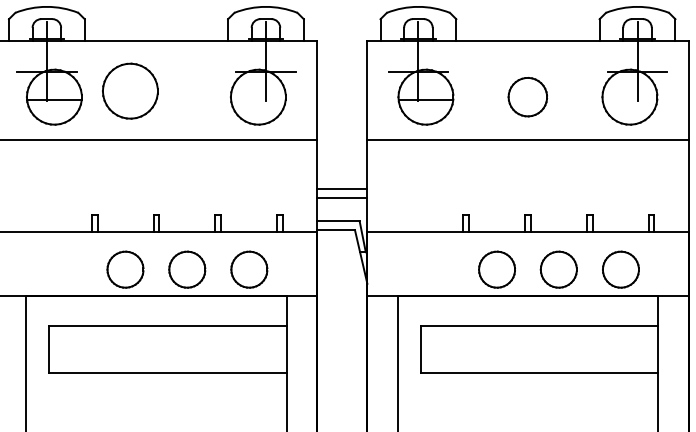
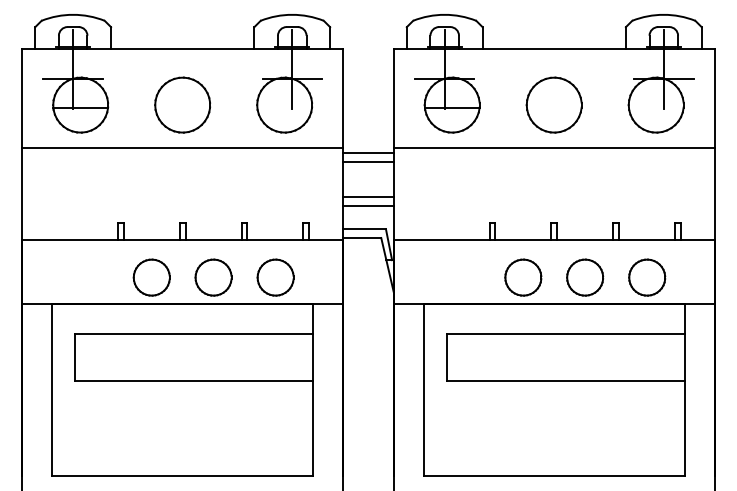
part: (130, 90) -> (182, 104), moved
part: (527, 96) -> (553, 104), size x1.43
line: (342, 145) -> (368, 153), added
line: (342, 153) -> (368, 161), added

